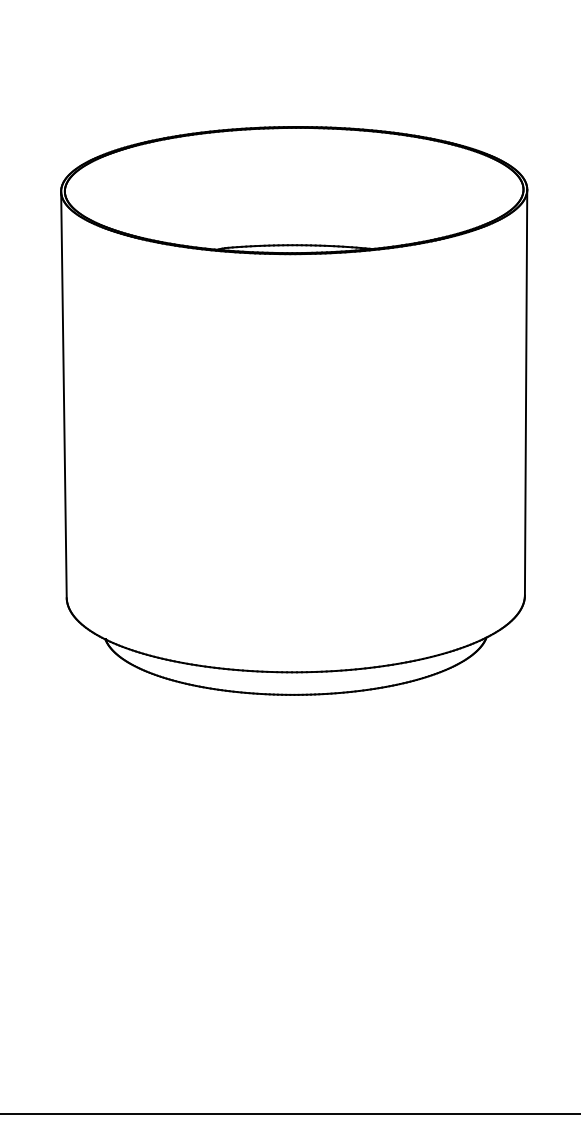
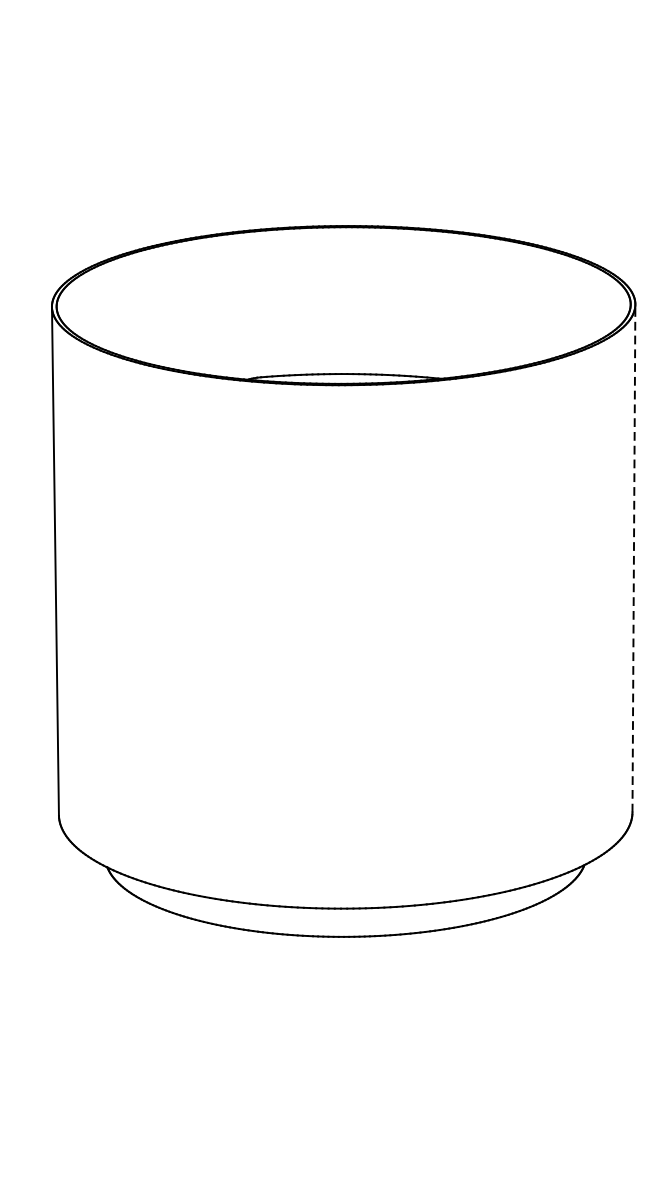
line: (526, 392) -> (634, 558), solid -> dashed

